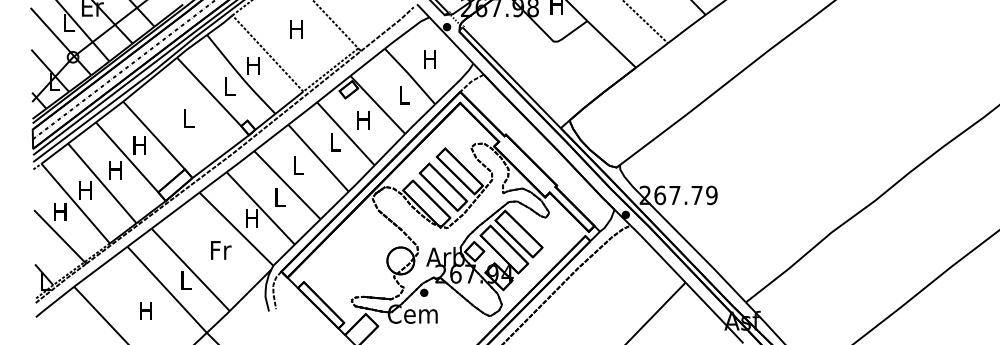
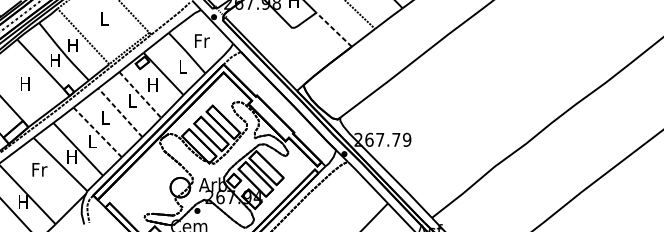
text: (296, 29) -> (104, 18), H -> L
line: (611, 44) -> (333, 29), solid -> dashed
text: (430, 59) -> (202, 40), H -> Fr
text: (229, 86) -> (55, 60), L -> H
text: (188, 118) -> (25, 83), L -> H
line: (345, 133) -> (140, 94), solid -> dashed
line: (318, 157) -> (120, 112), solid -> dashed
line: (287, 185) -> (97, 132), solid -> dashed
text: (221, 250) -> (40, 169), moved
text: (185, 280) -> (23, 201), L -> H

